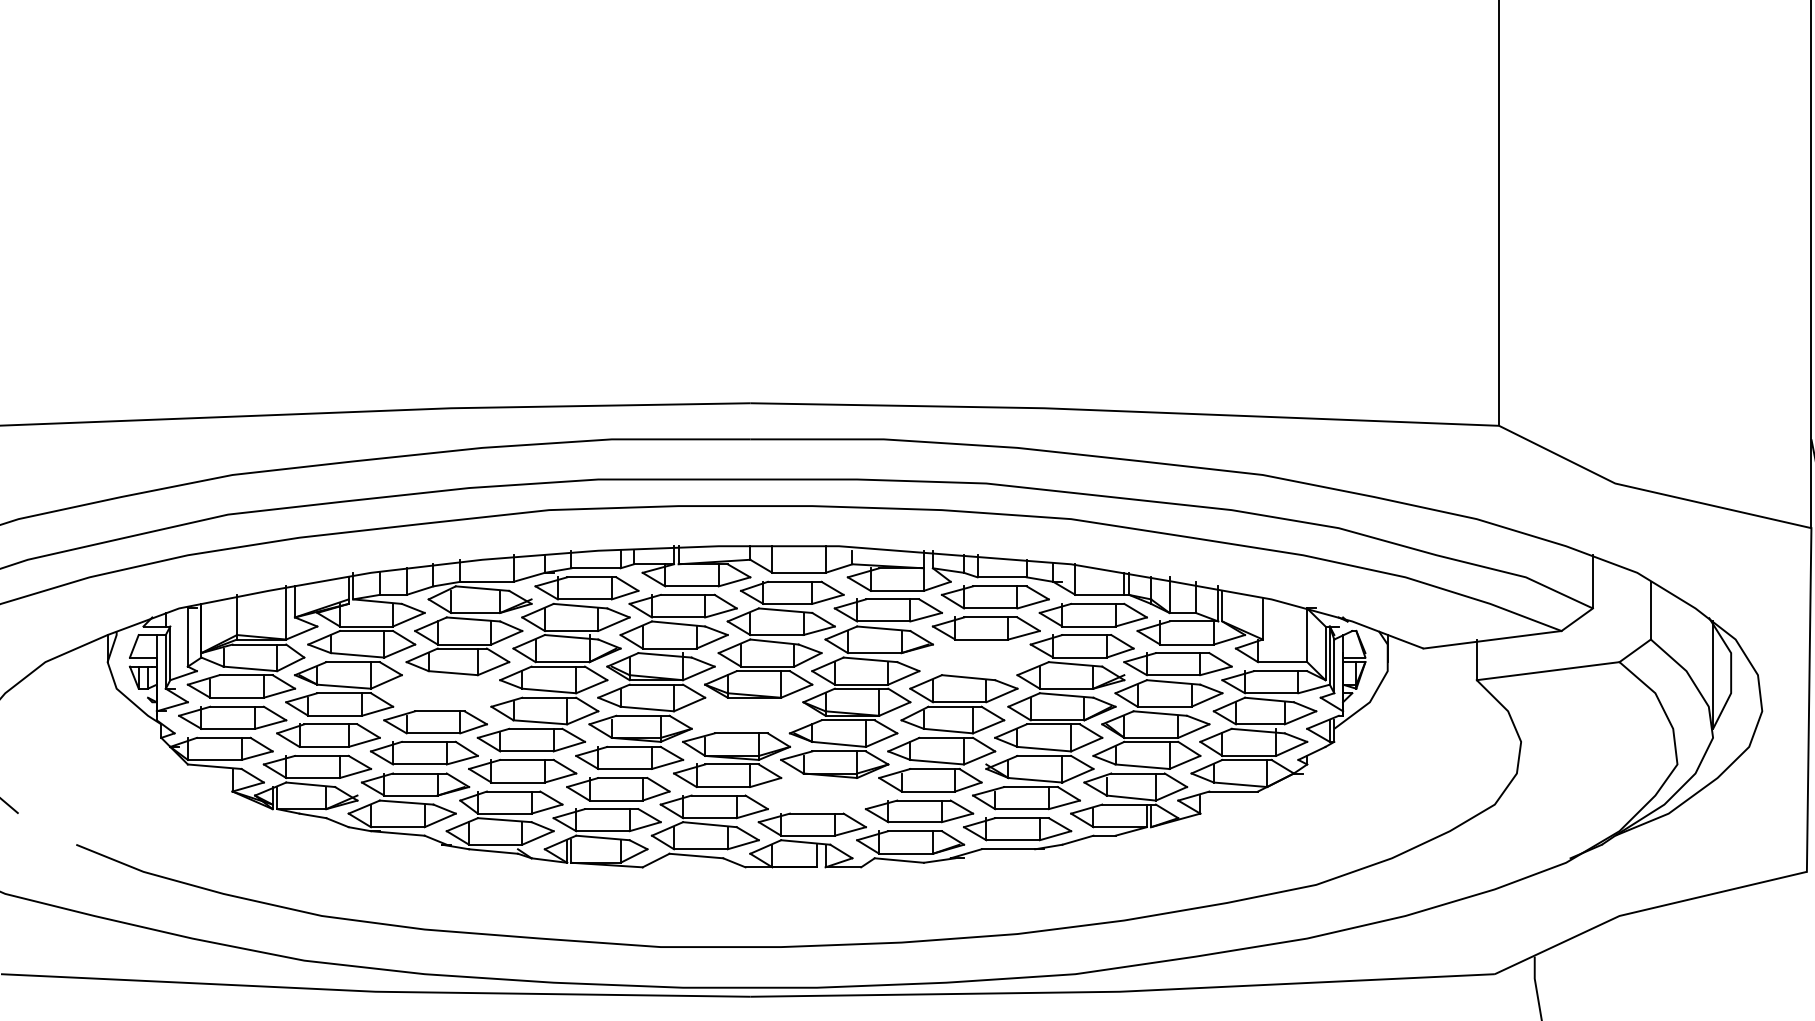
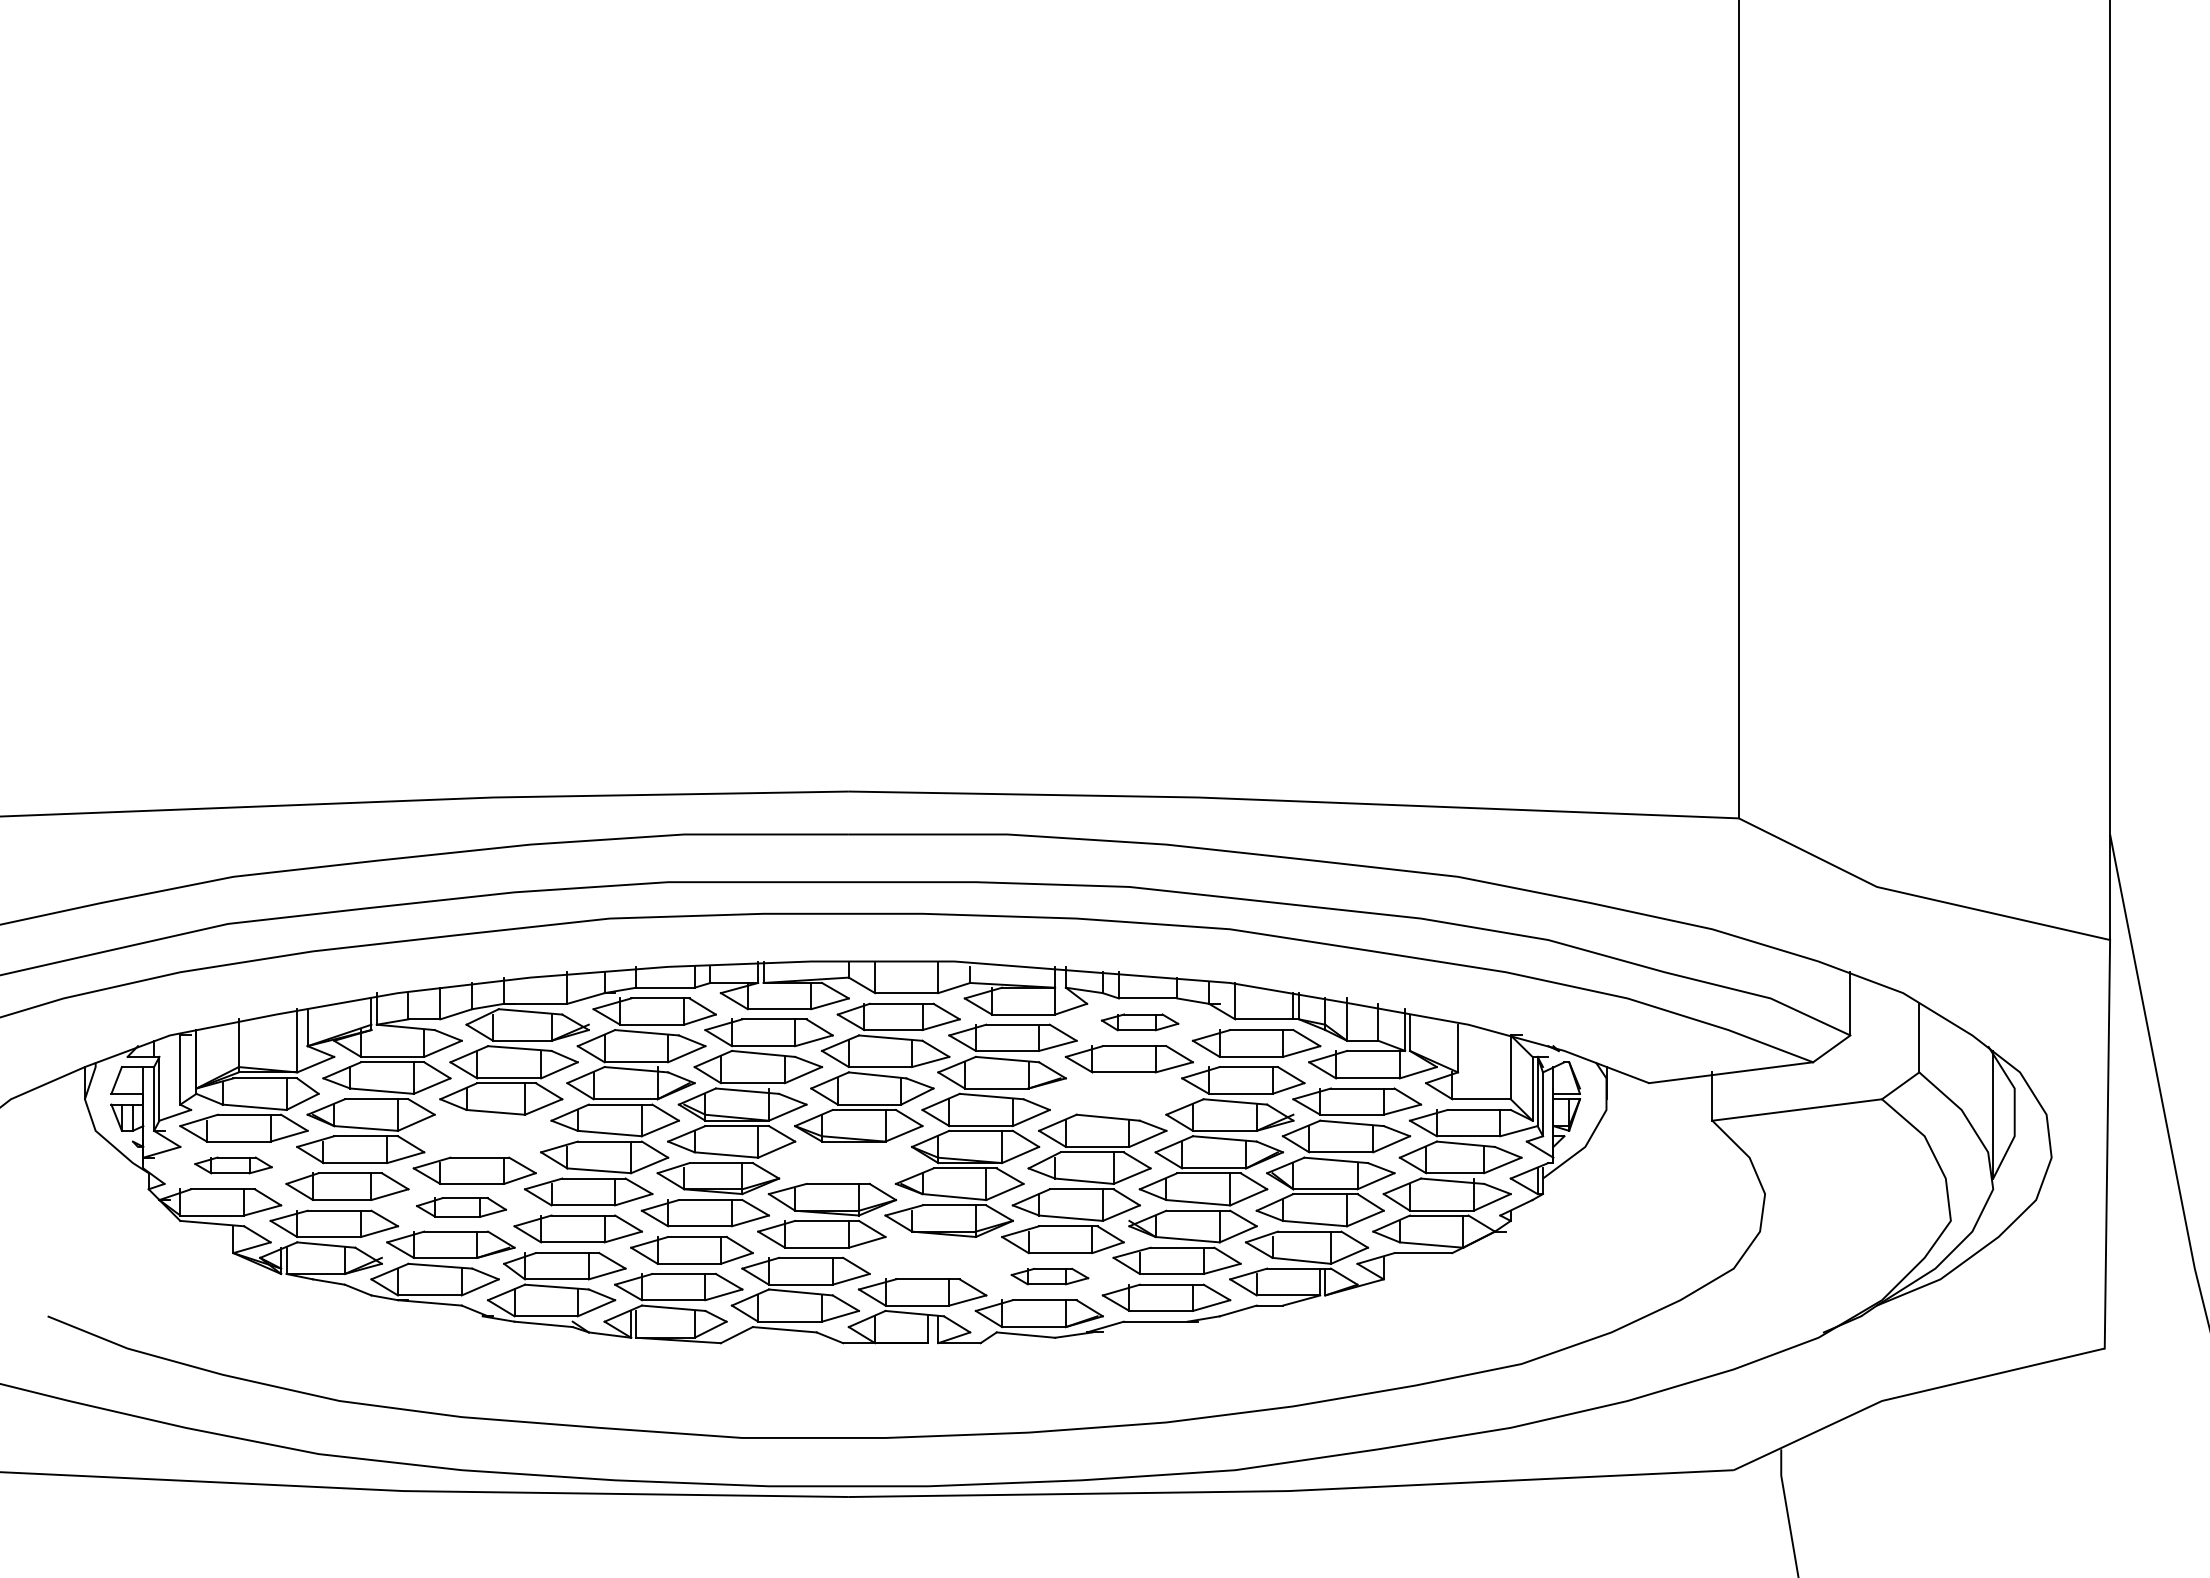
part: (994, 597) -> (1139, 1022), size x0.6
part: (232, 717) -> (233, 1165), size x0.6
part: (424, 753) -> (461, 1207), size x0.7
part: (919, 811) -> (1049, 1276), size x0.6

